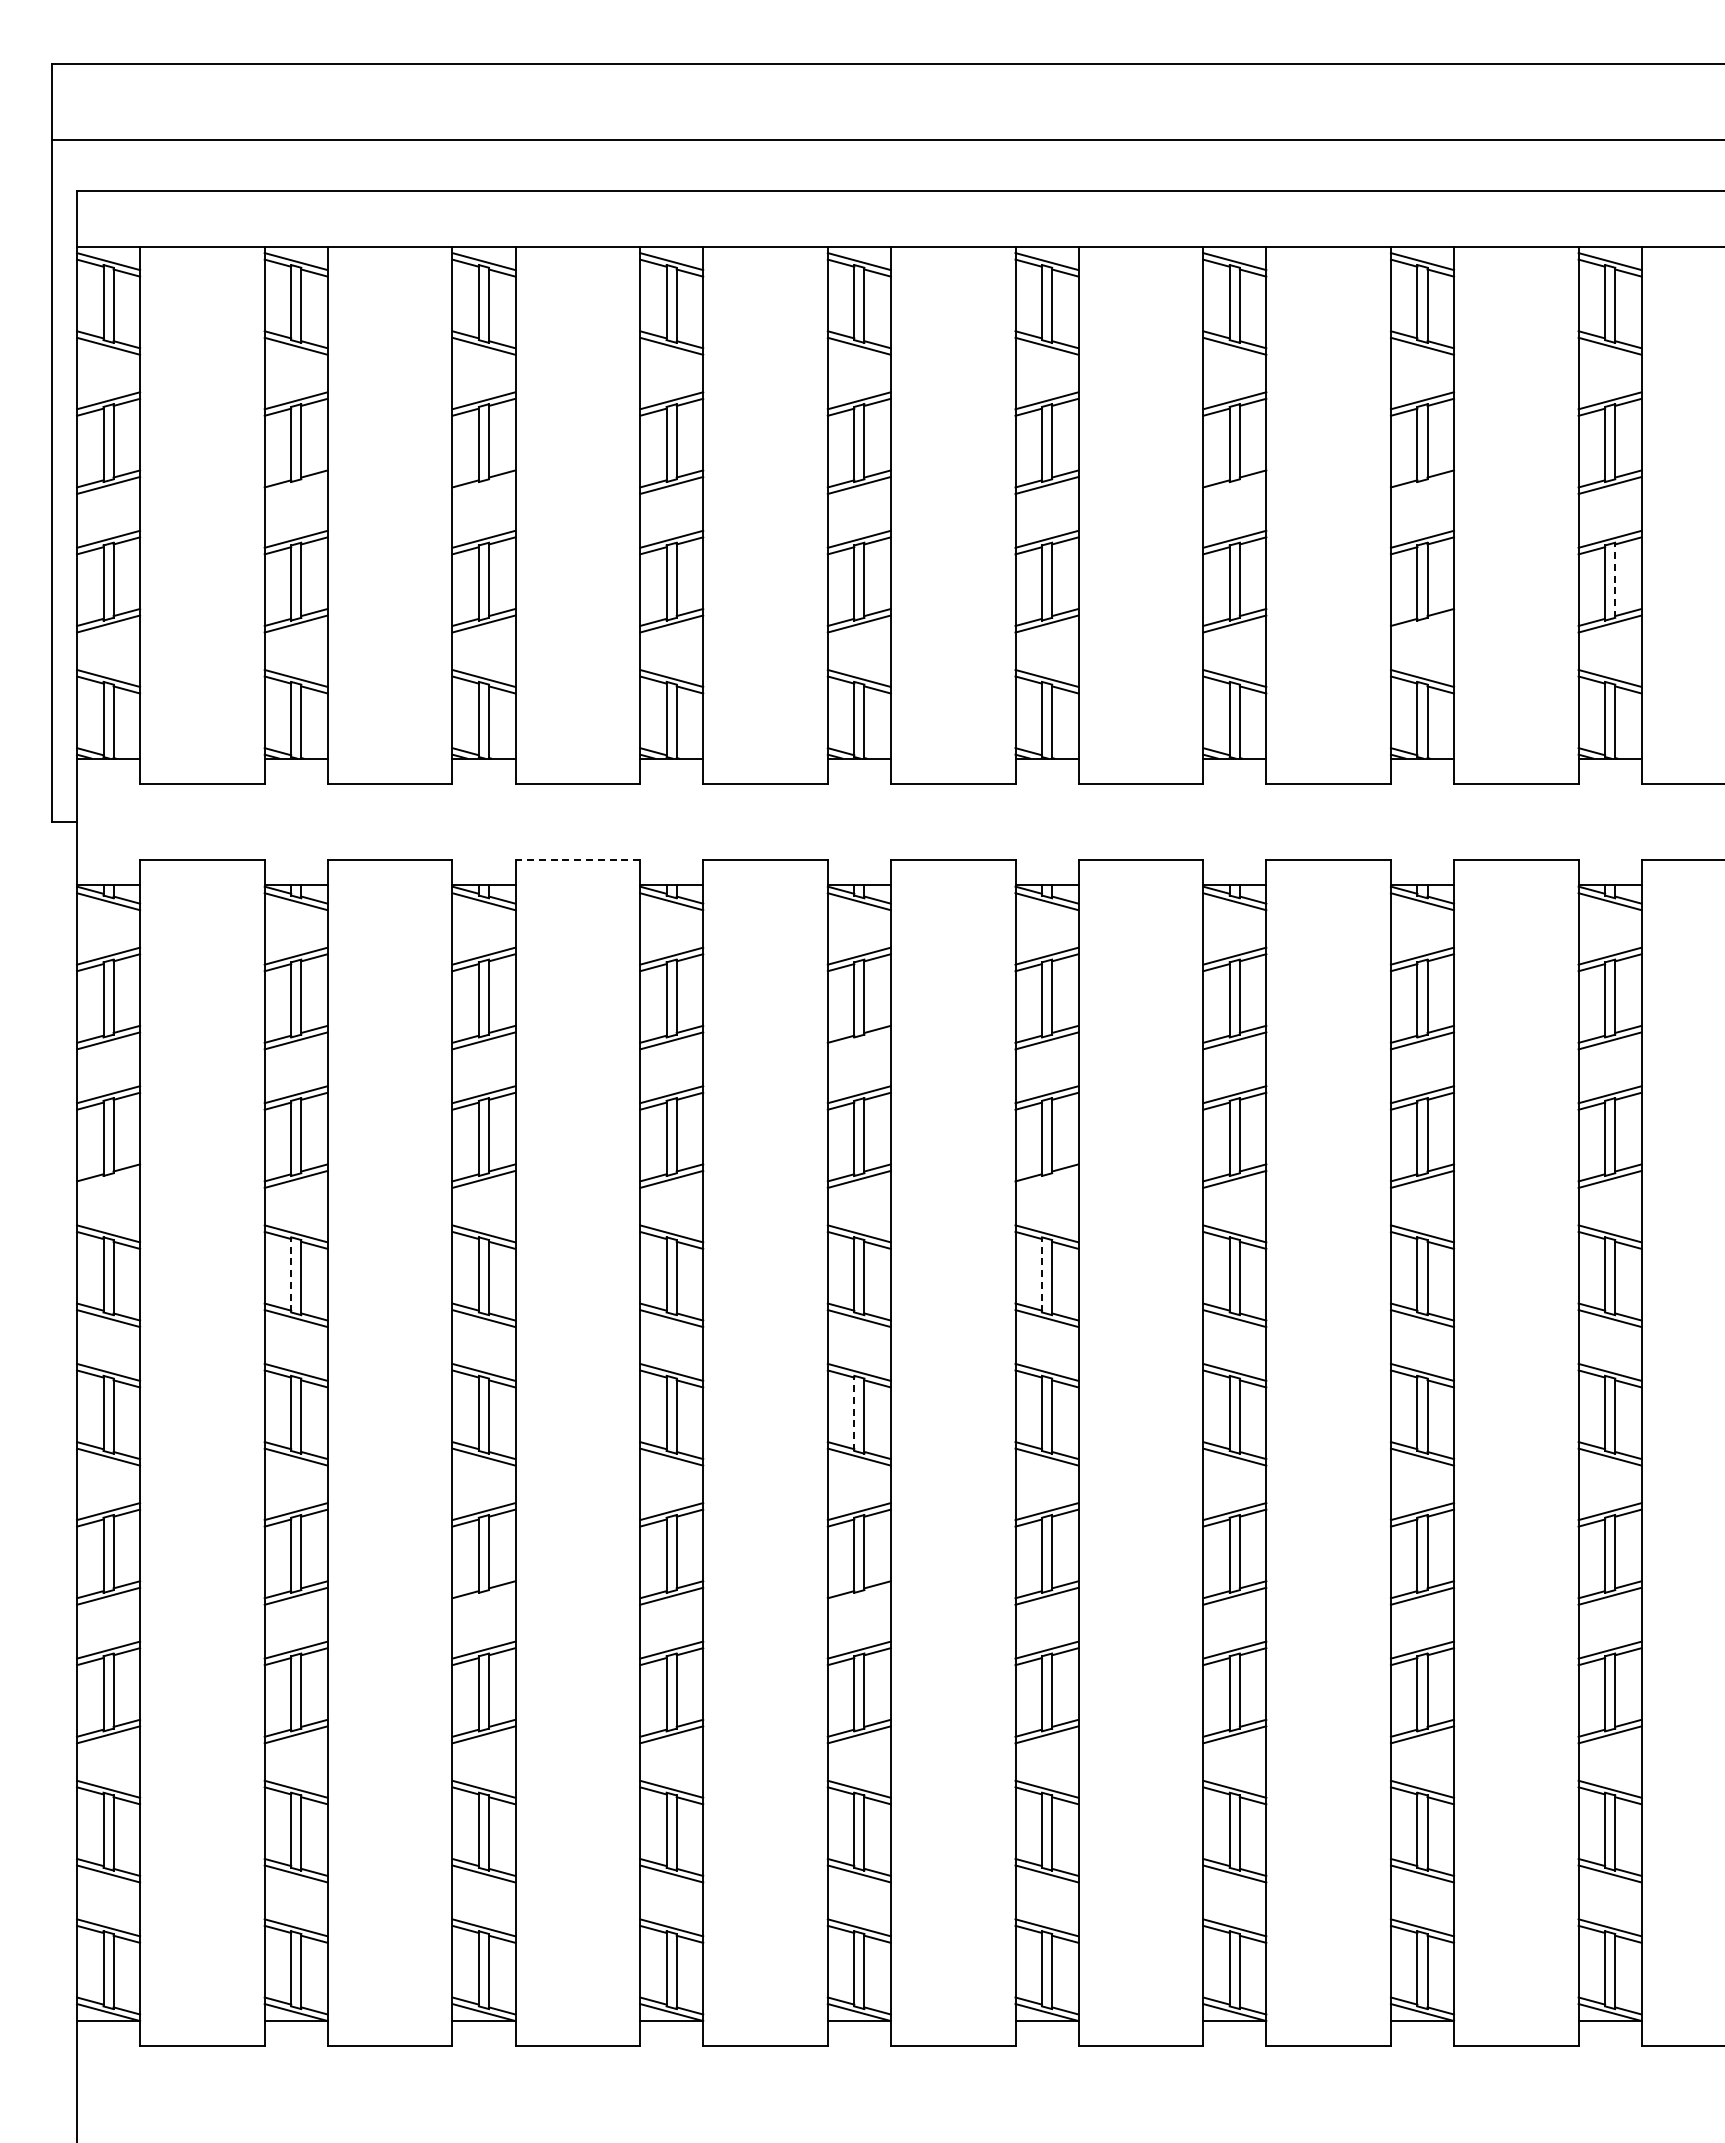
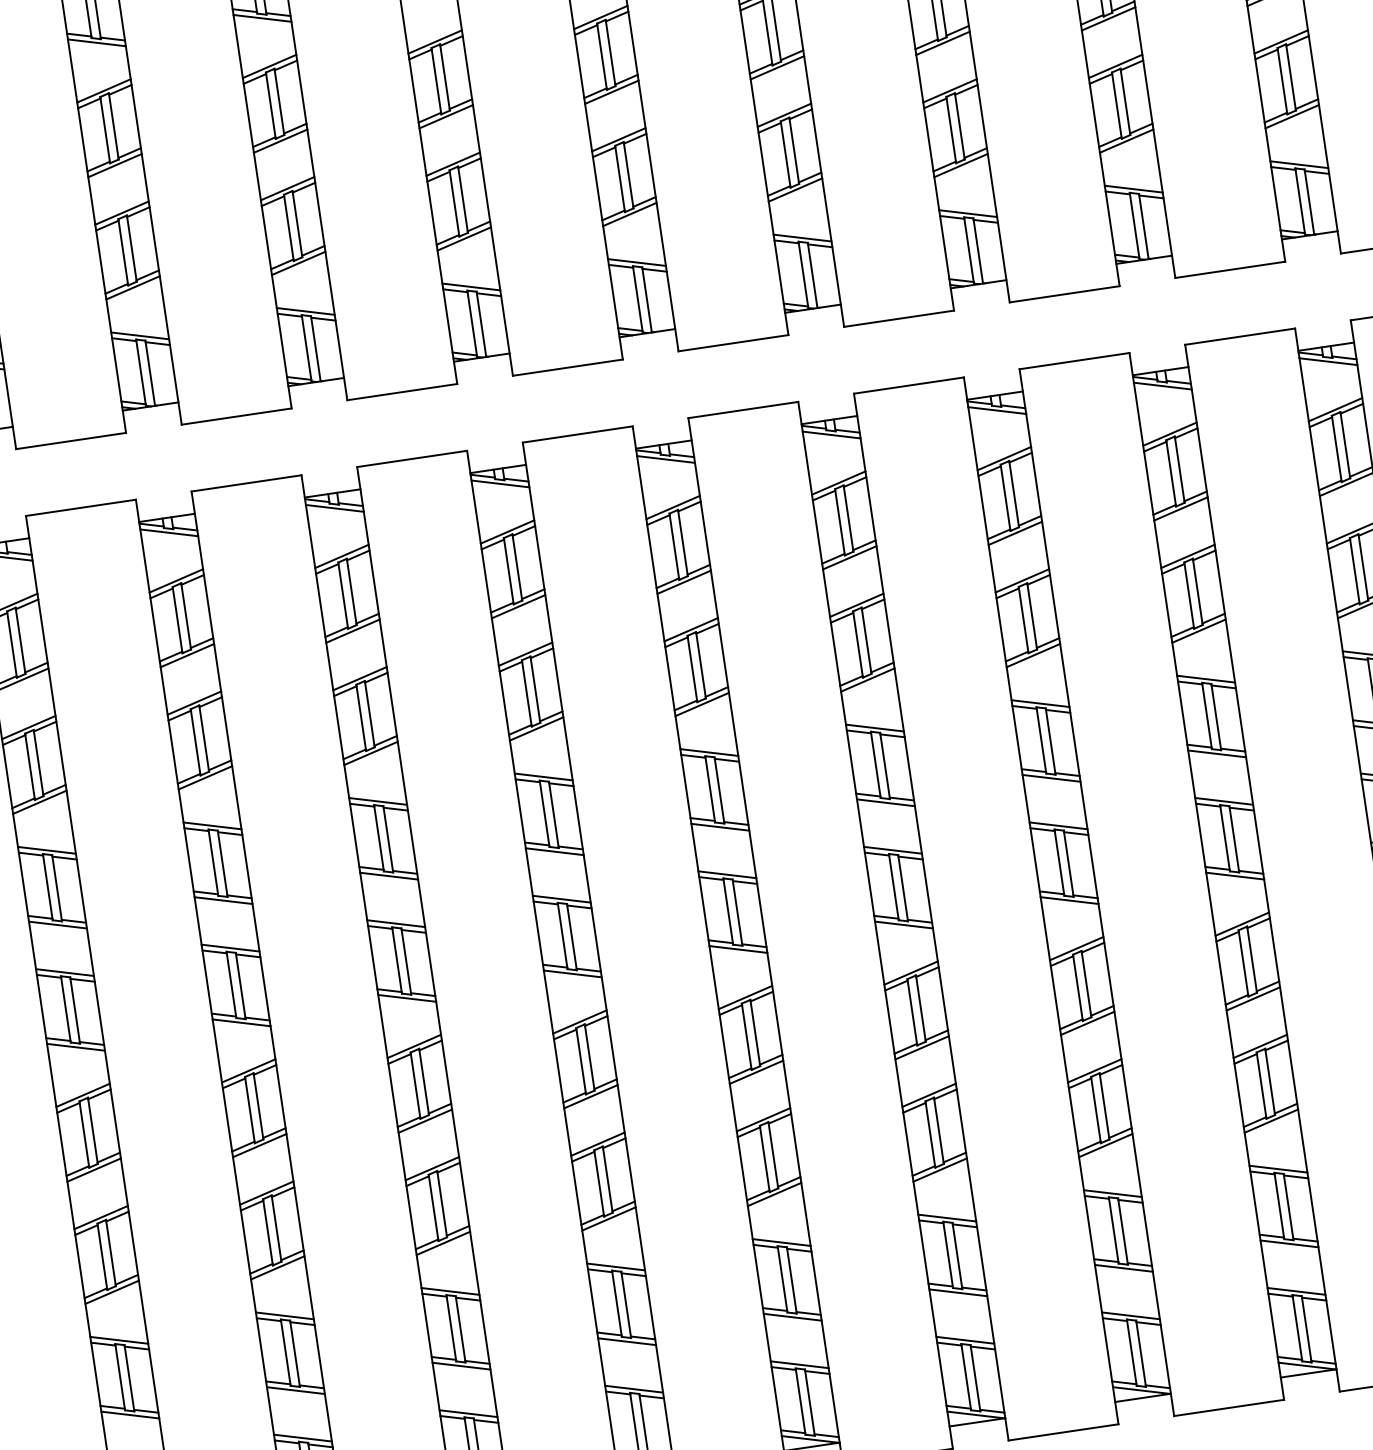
line: (295, 485) -> (114, 165), added
line: (483, 485) -> (280, 141), added
line: (1234, 485) -> (942, 43), added
line: (1422, 485) -> (1108, 18), added
line: (1615, 580) -> (1291, 77), dashed -> solid
line: (1422, 623) -> (1126, 140), added
line: (577, 859) -> (411, 458), dashed -> solid
line: (858, 1040) -> (683, 582), added
line: (108, 1178) -> (39, 801), added
line: (1046, 1178) -> (867, 679), added
line: (291, 1274) -> (213, 862), dashed -> solid
line: (1042, 1274) -> (876, 764), dashed -> solid
line: (854, 1413) -> (728, 911), dashed -> solid
line: (483, 1595) -> (424, 1120), added
line: (858, 1595) -> (755, 1071), added

